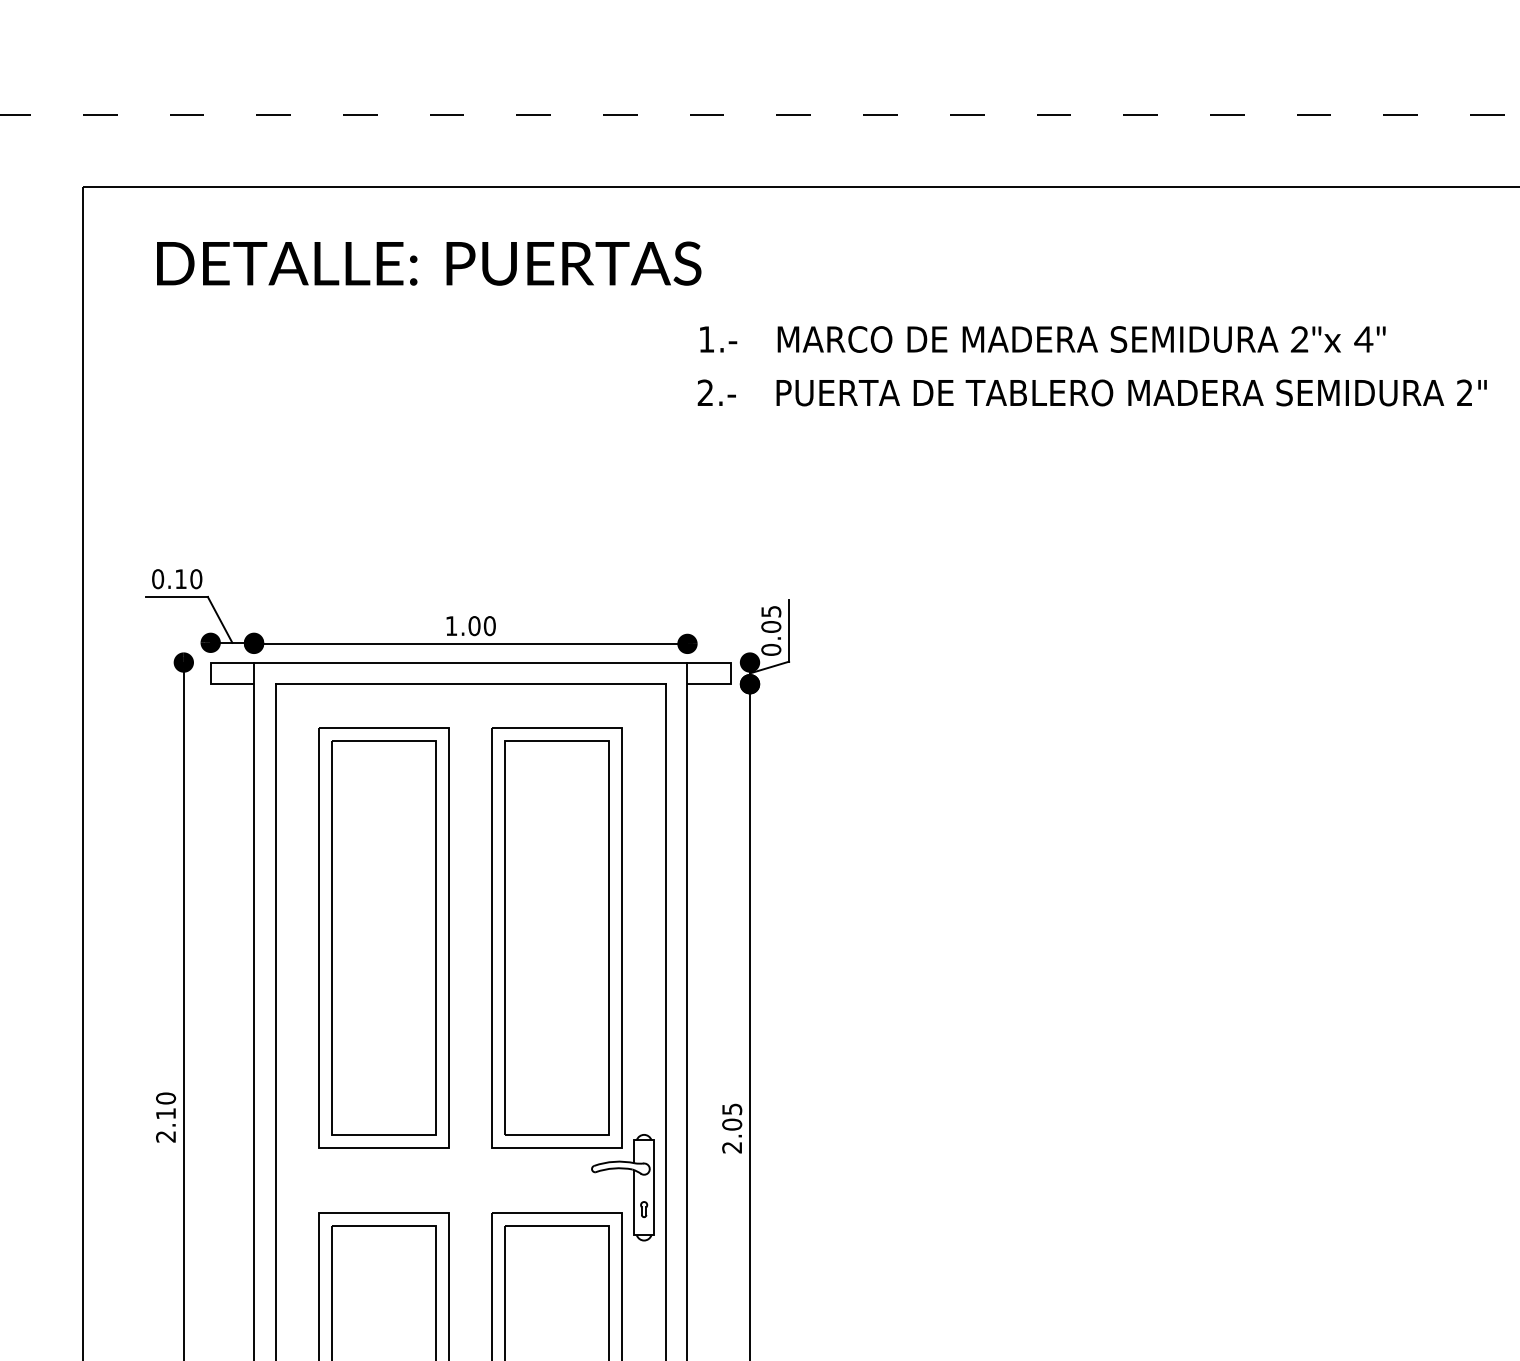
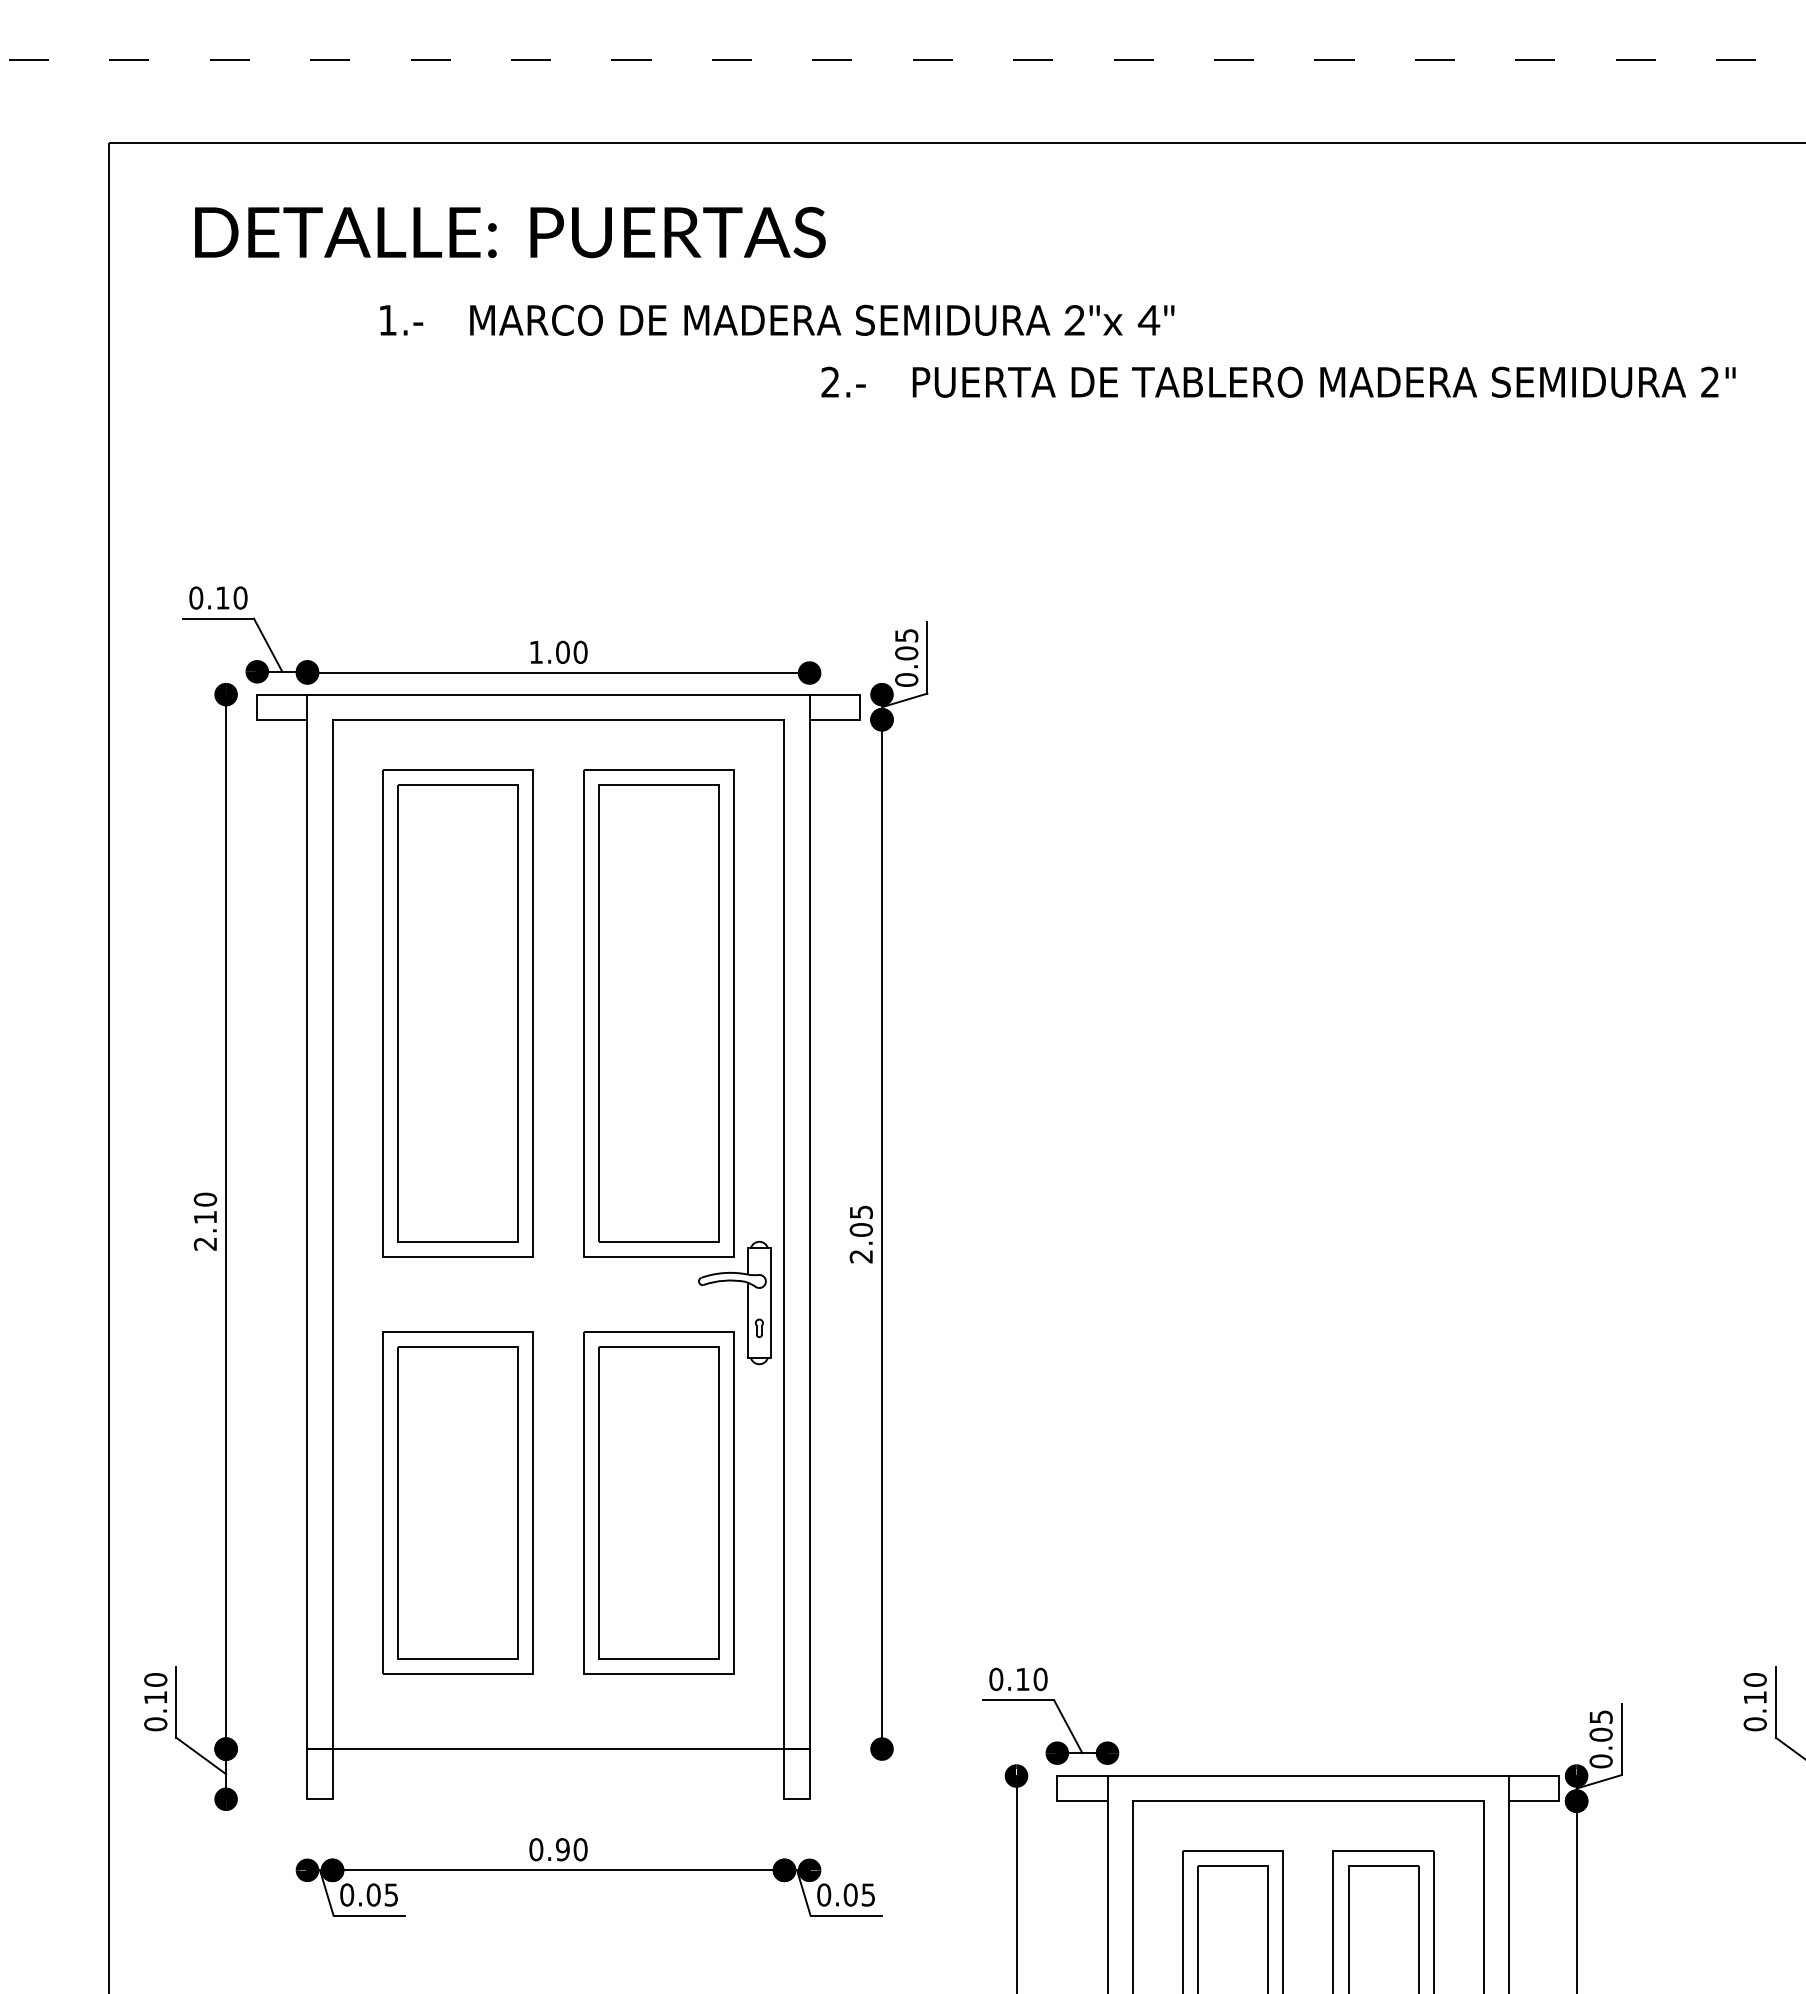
text: (1043, 338) -> (777, 319), moved

